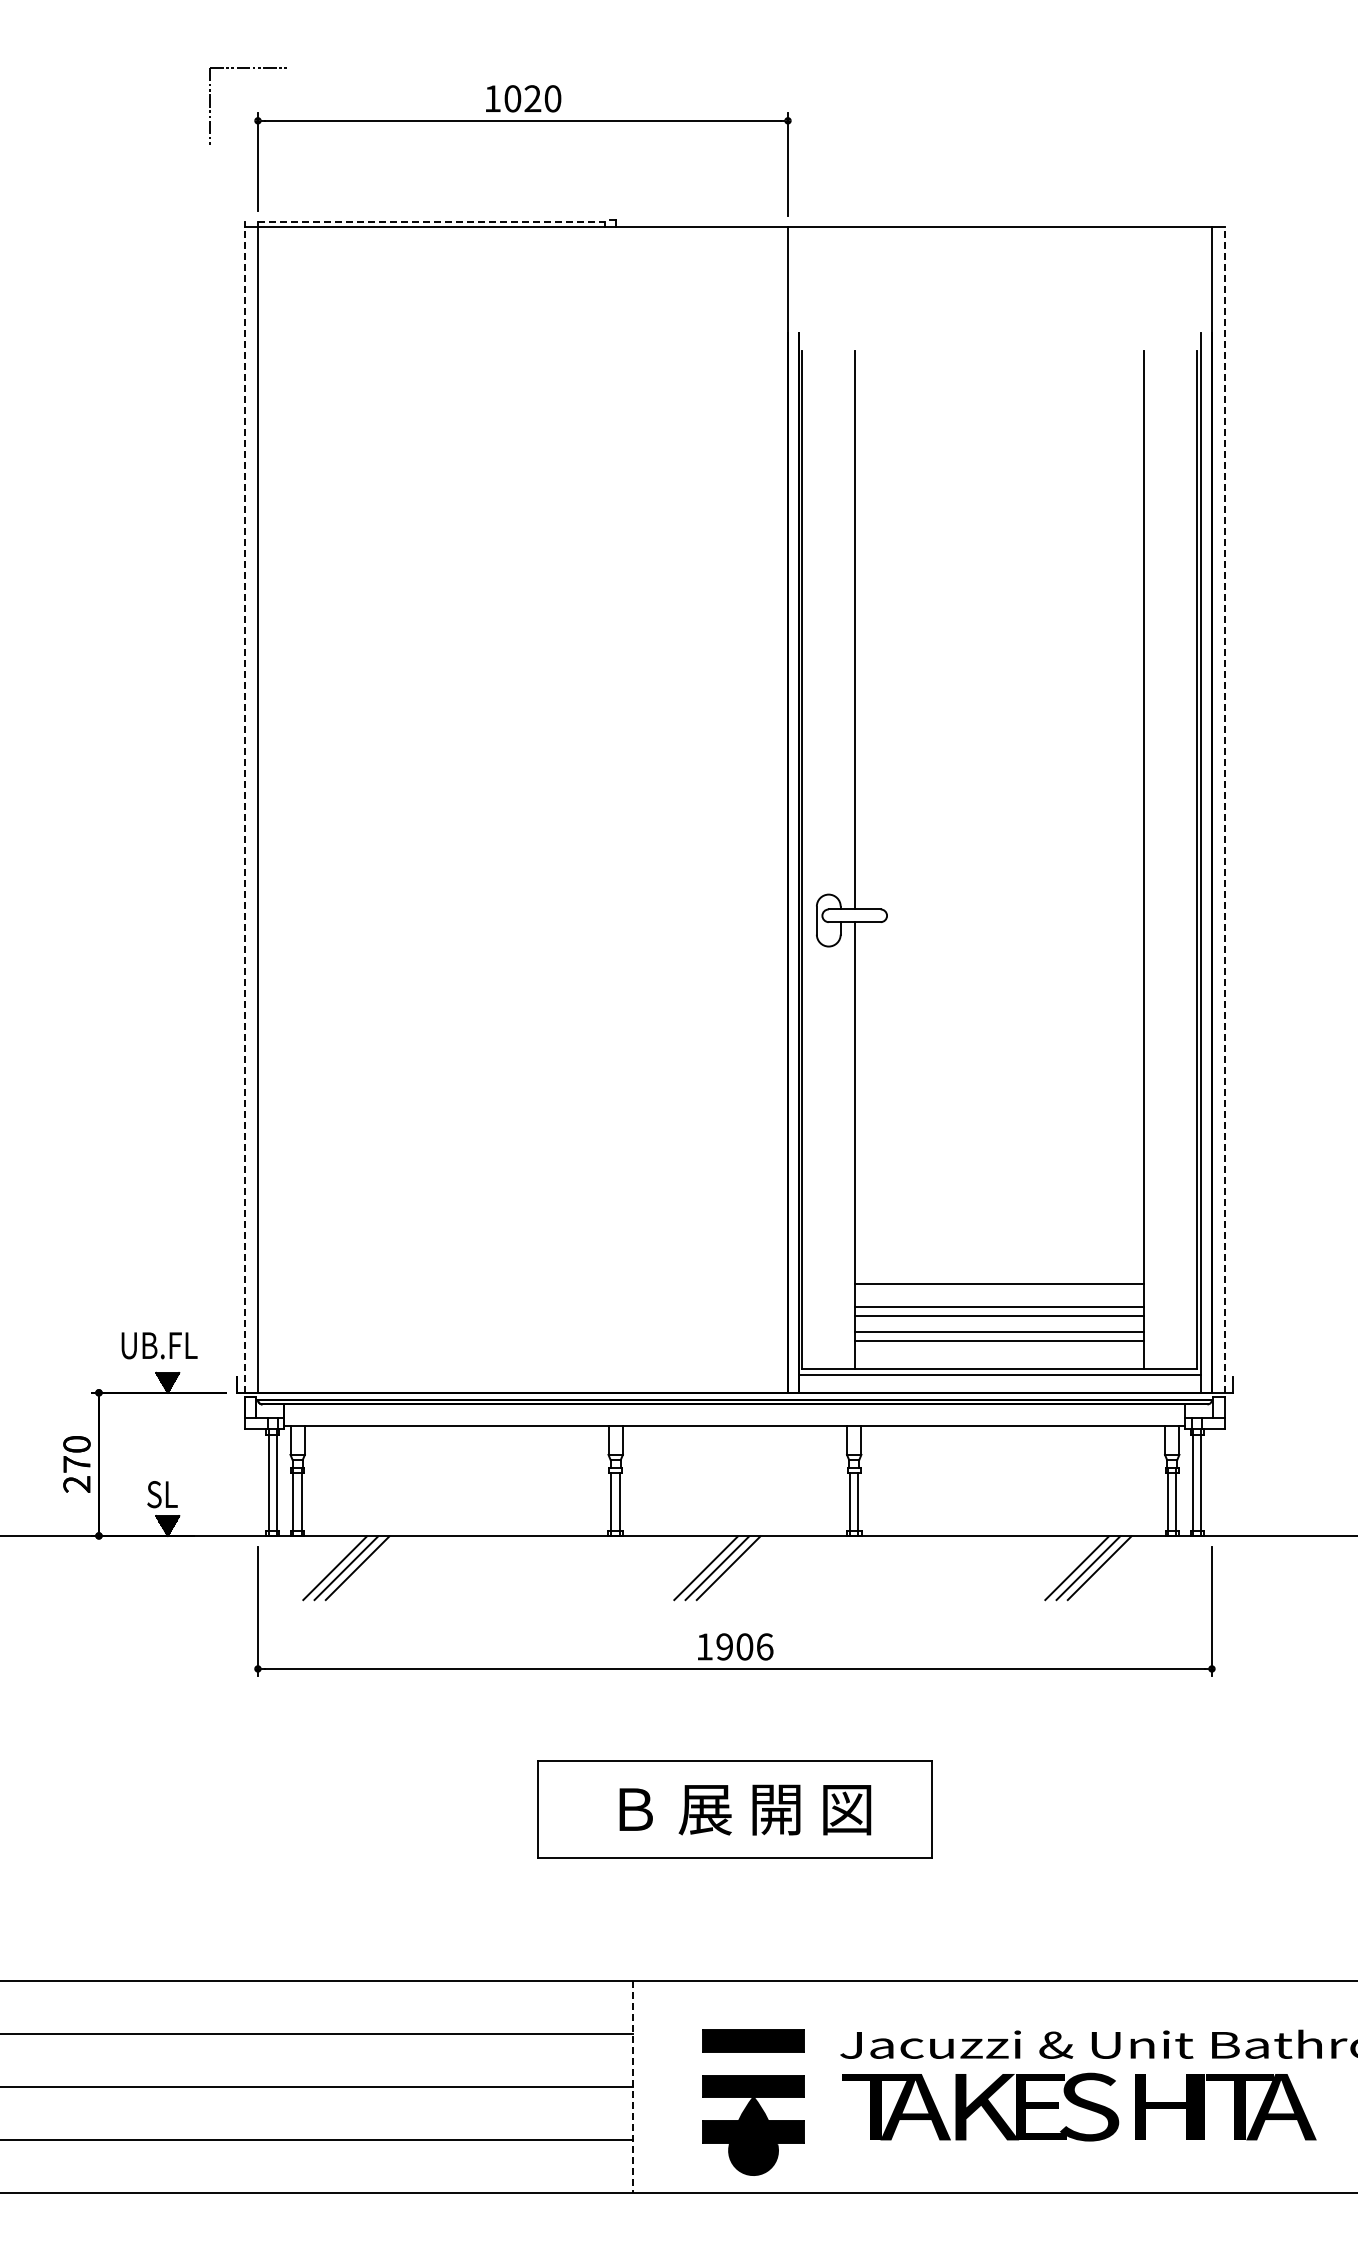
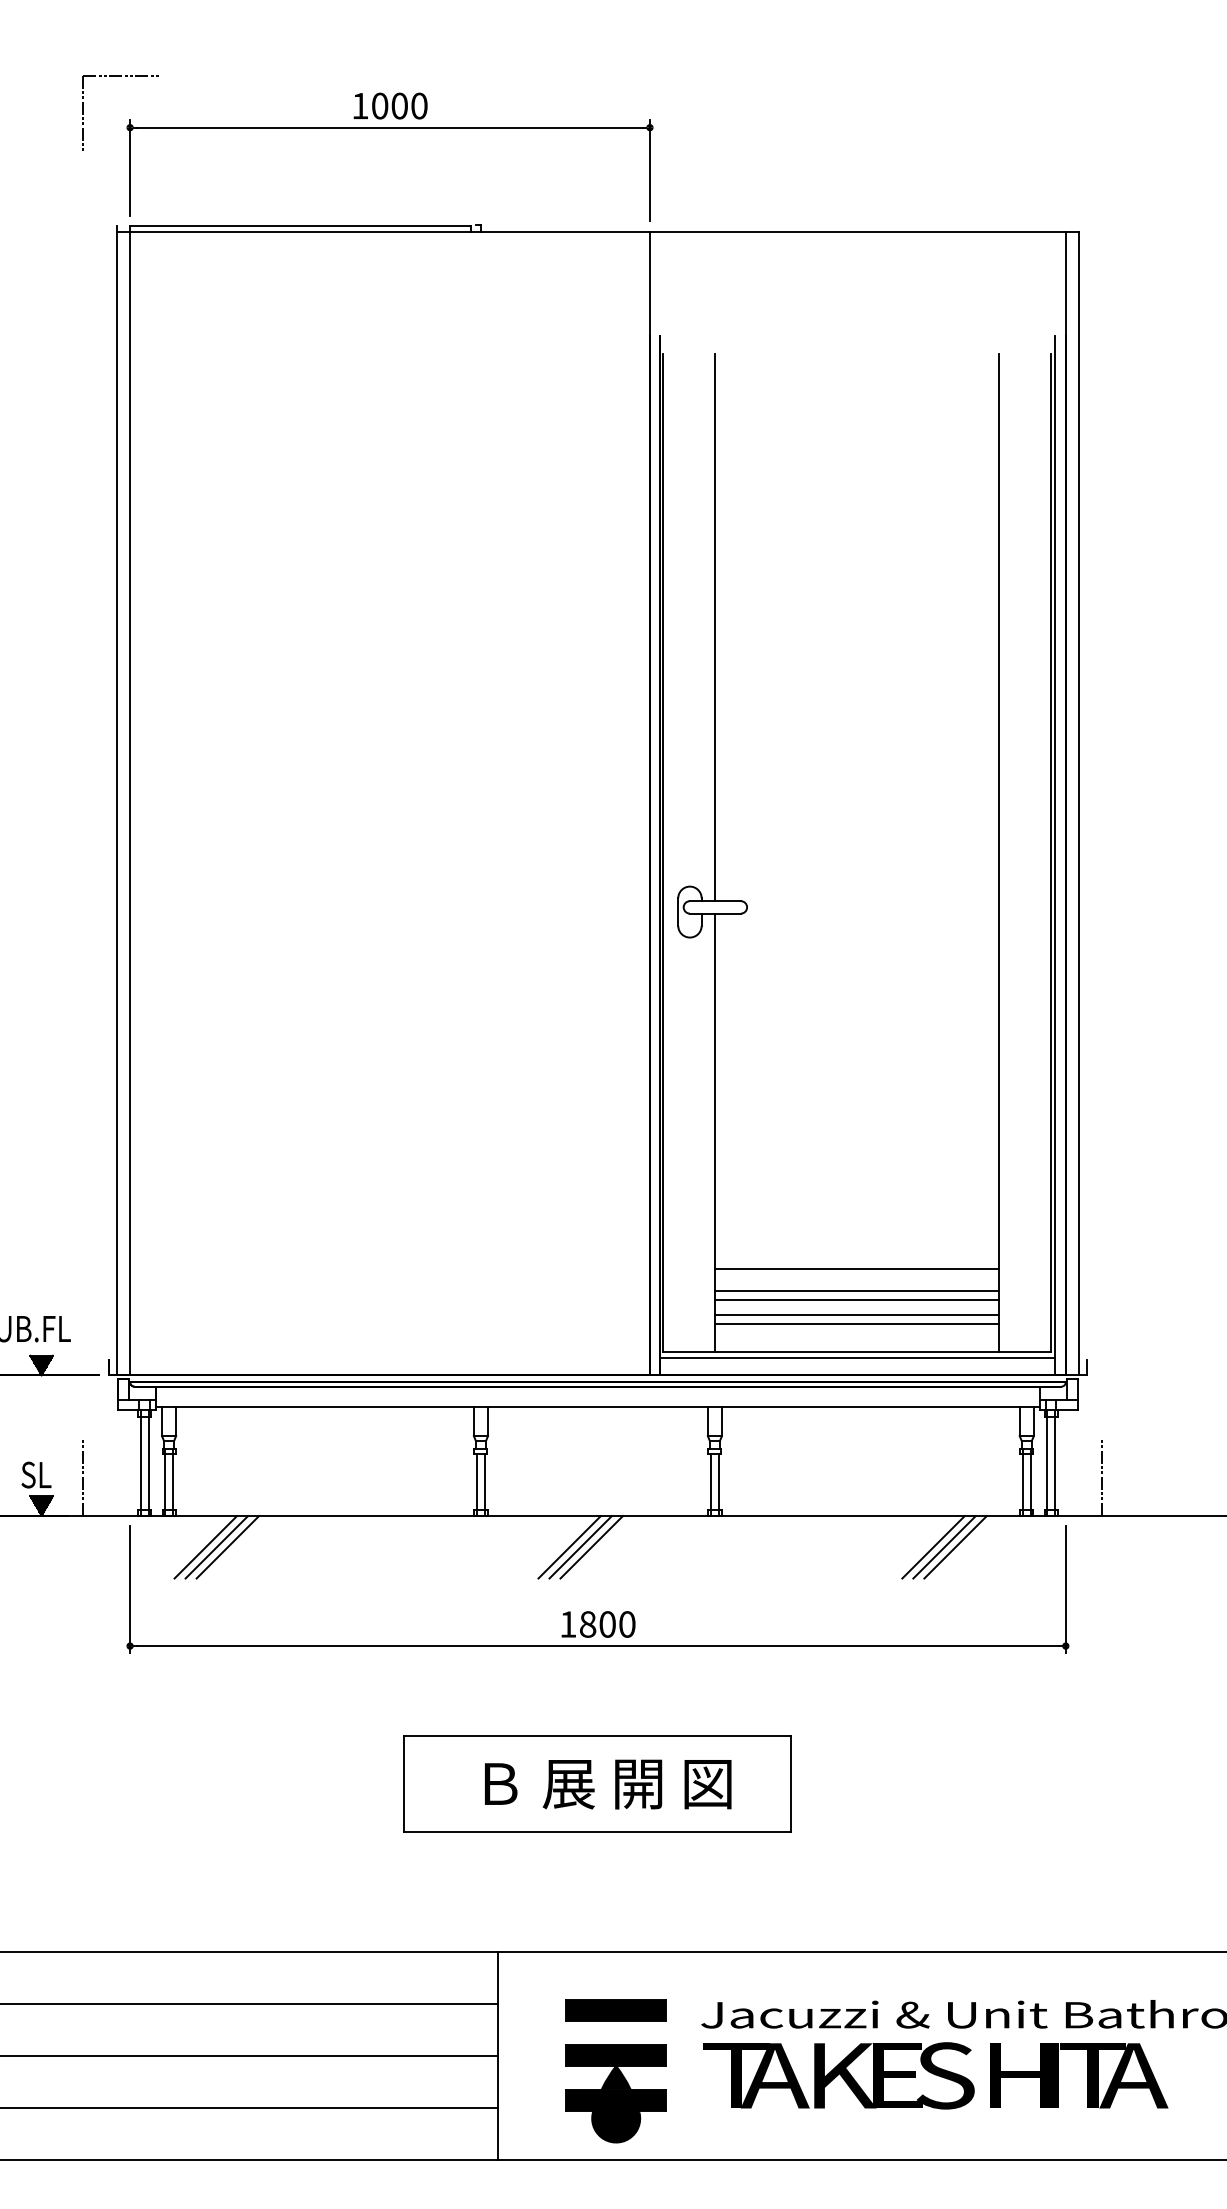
text: (532, 98) -> (399, 105), 1020 -> 1000
line: (431, 221) -> (300, 226), dashed -> solid
line: (244, 809) -> (116, 803), dashed -> solid
line: (1225, 809) -> (1079, 803), dashed -> solid
line: (210, 1495) -> (83, 1475), added
line: (1249, 1495) -> (1102, 1475), added
text: (744, 1646) -> (607, 1624), 1906 -> 1800
line: (632, 2087) -> (497, 2056), dashed -> solid

